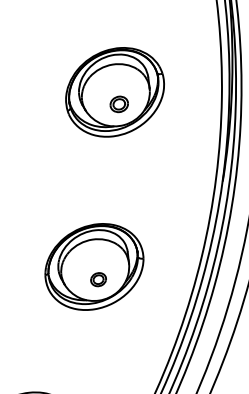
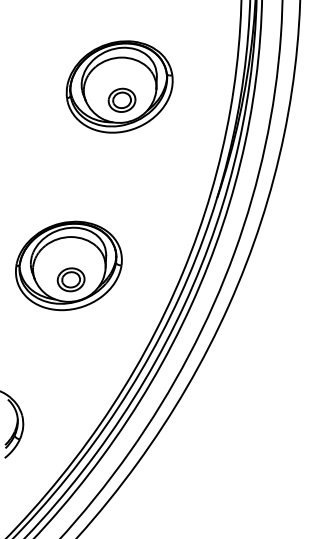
part: (118, 103) -> (121, 99), size x1.43
part: (97, 279) -> (70, 279), size x1.67

